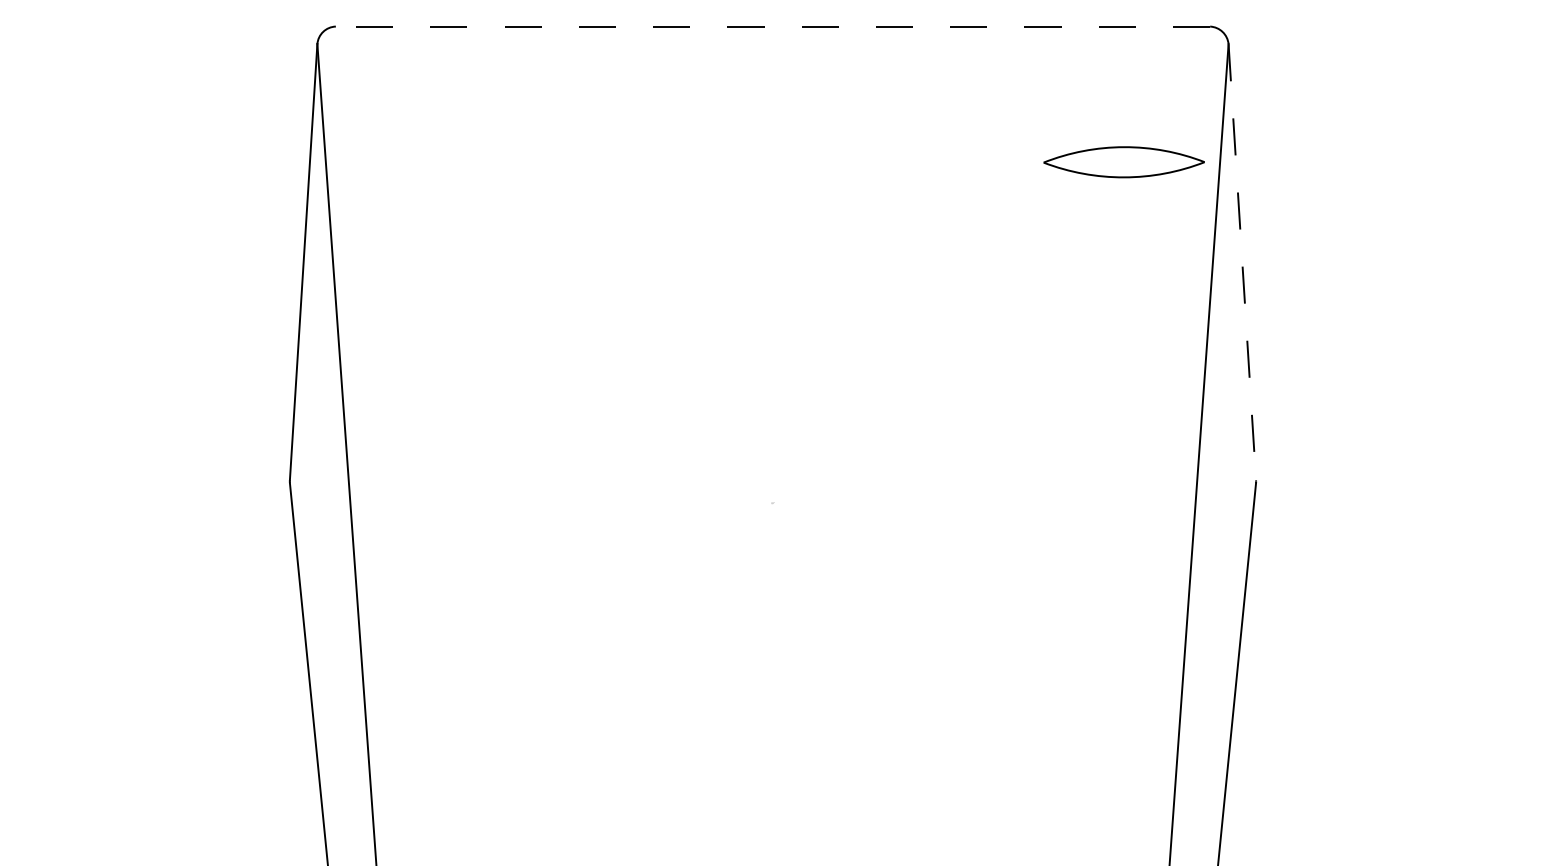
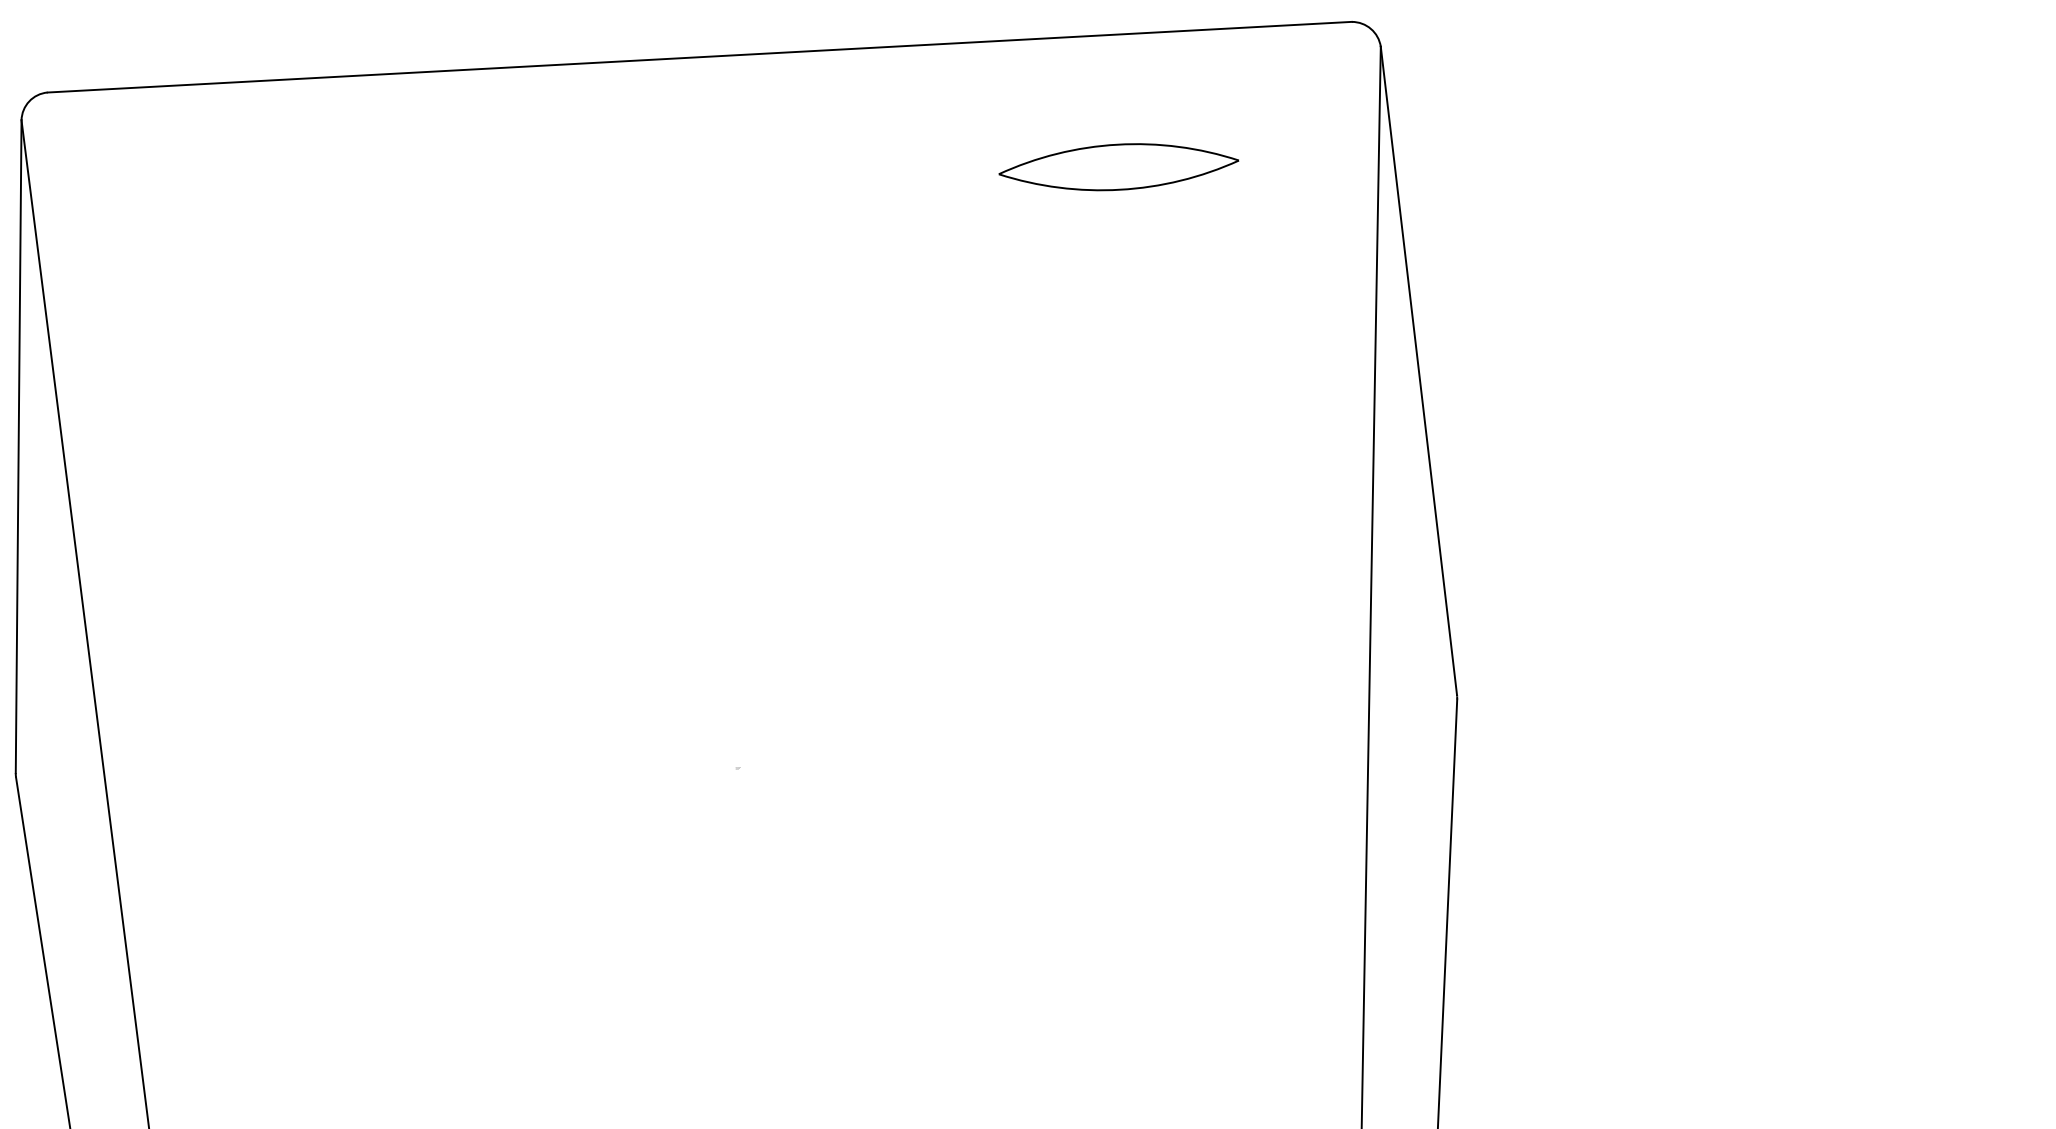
line: (772, 26) -> (699, 57), dashed -> solid
part: (1123, 162) -> (1117, 167), moved
line: (1242, 262) -> (1419, 371), dashed -> solid

